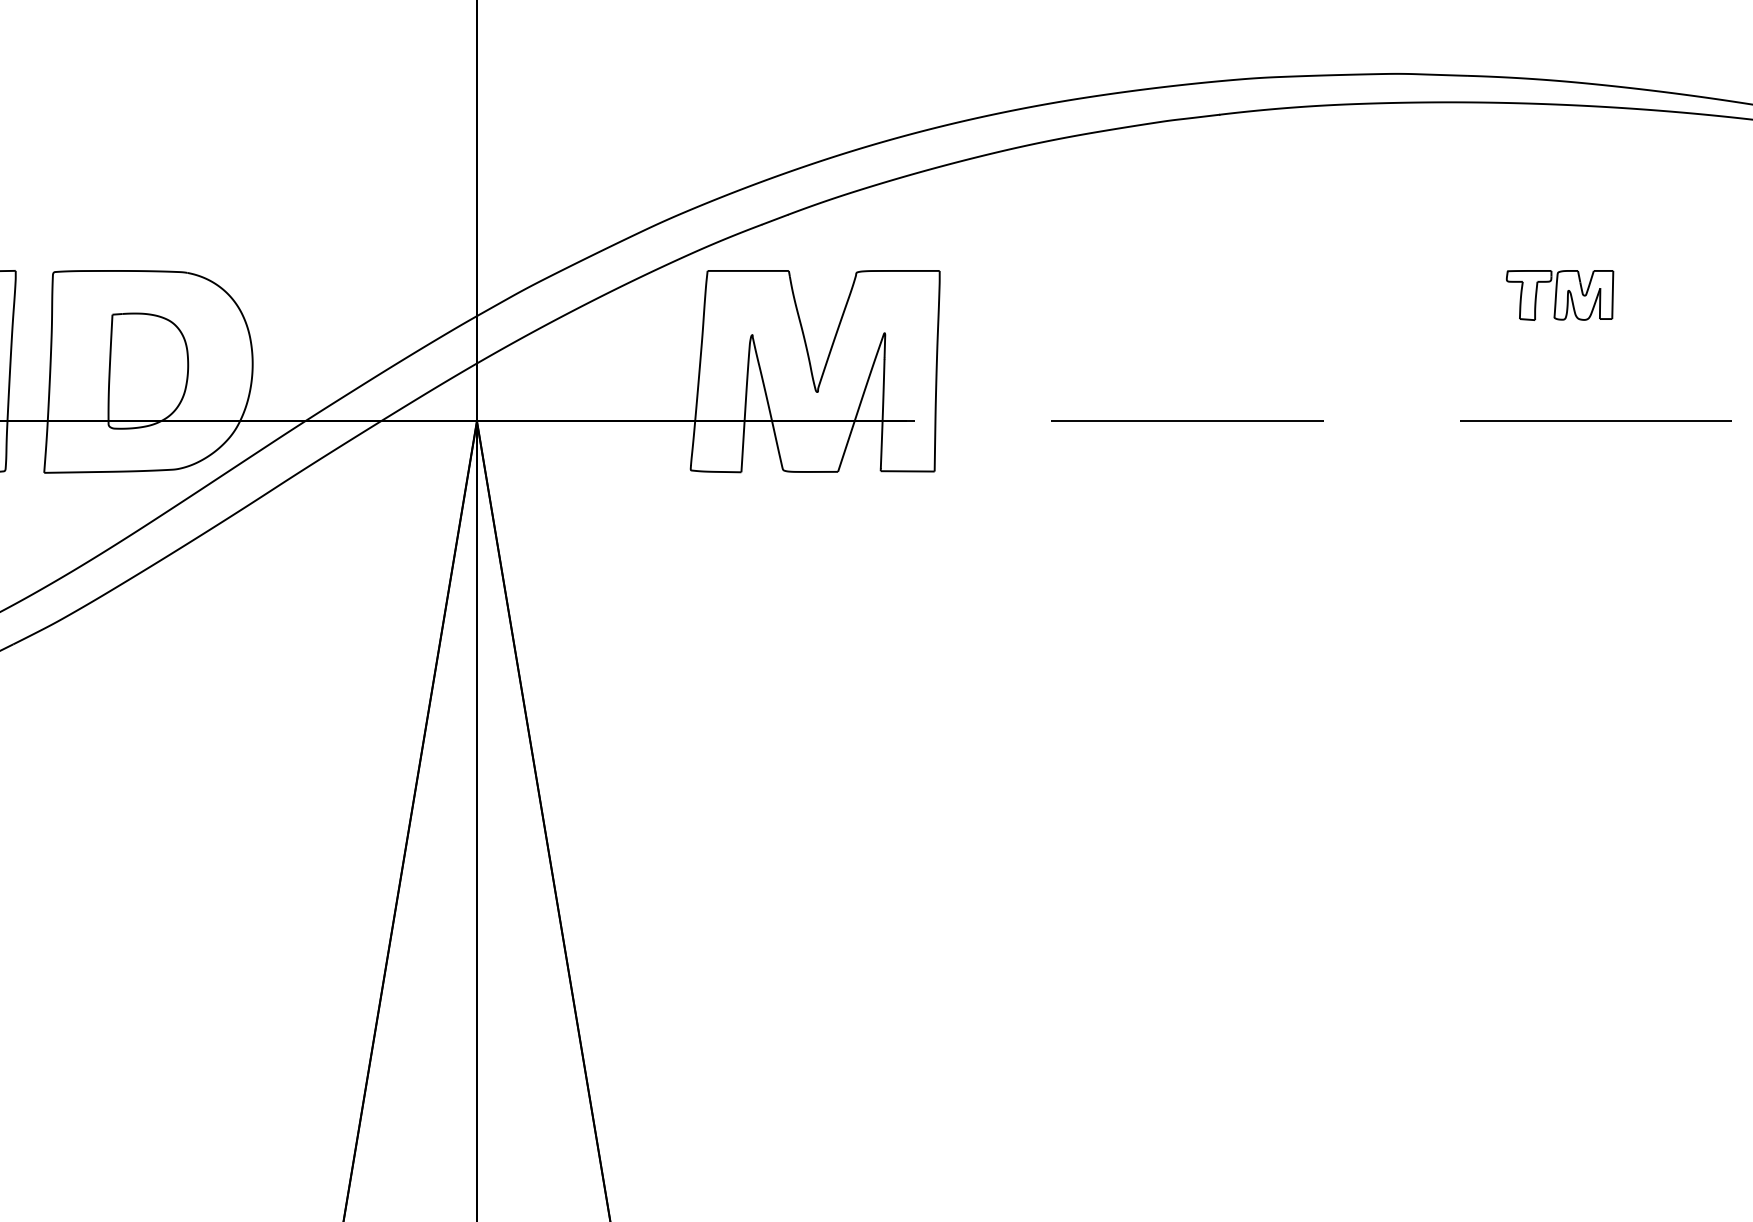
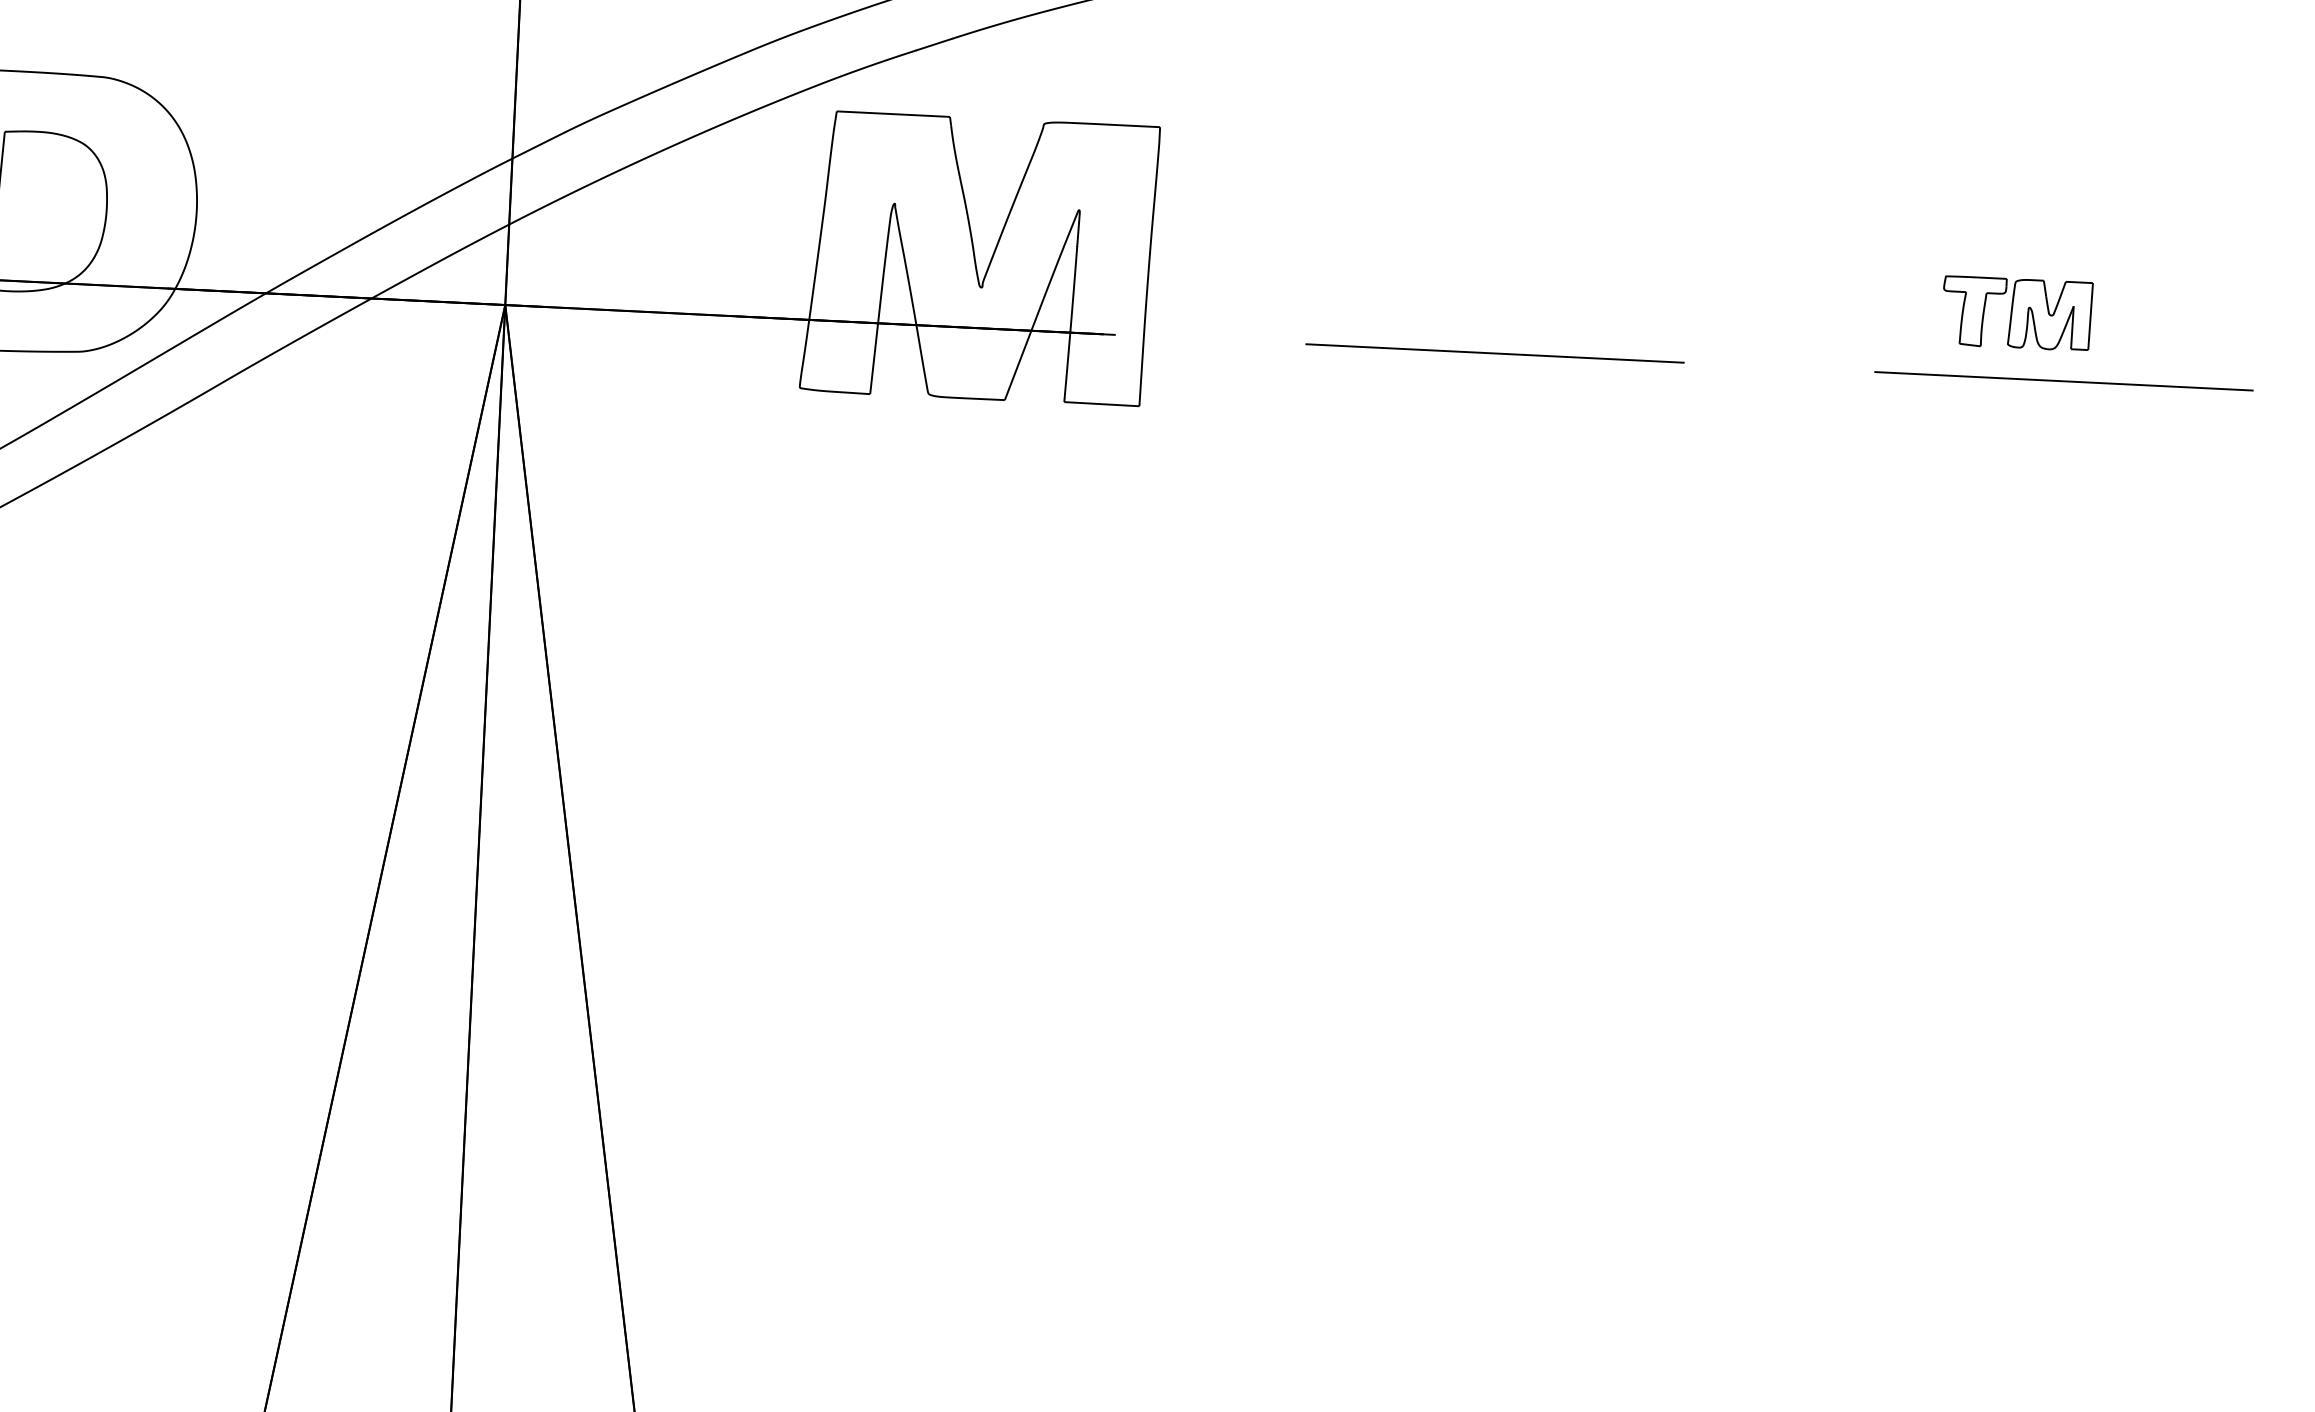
part: (1560, 295) -> (2017, 313), moved

